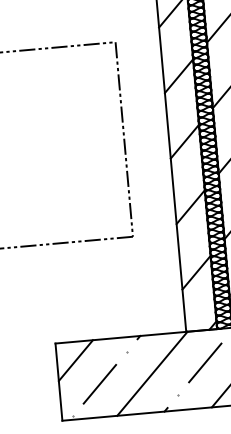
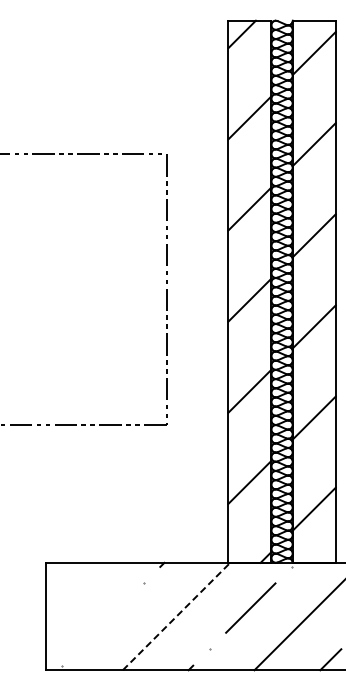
line: (75, 360) -> (72, 588), removed
line: (152, 373) -> (176, 616), solid -> dashed
line: (99, 384) -> (102, 624), removed

